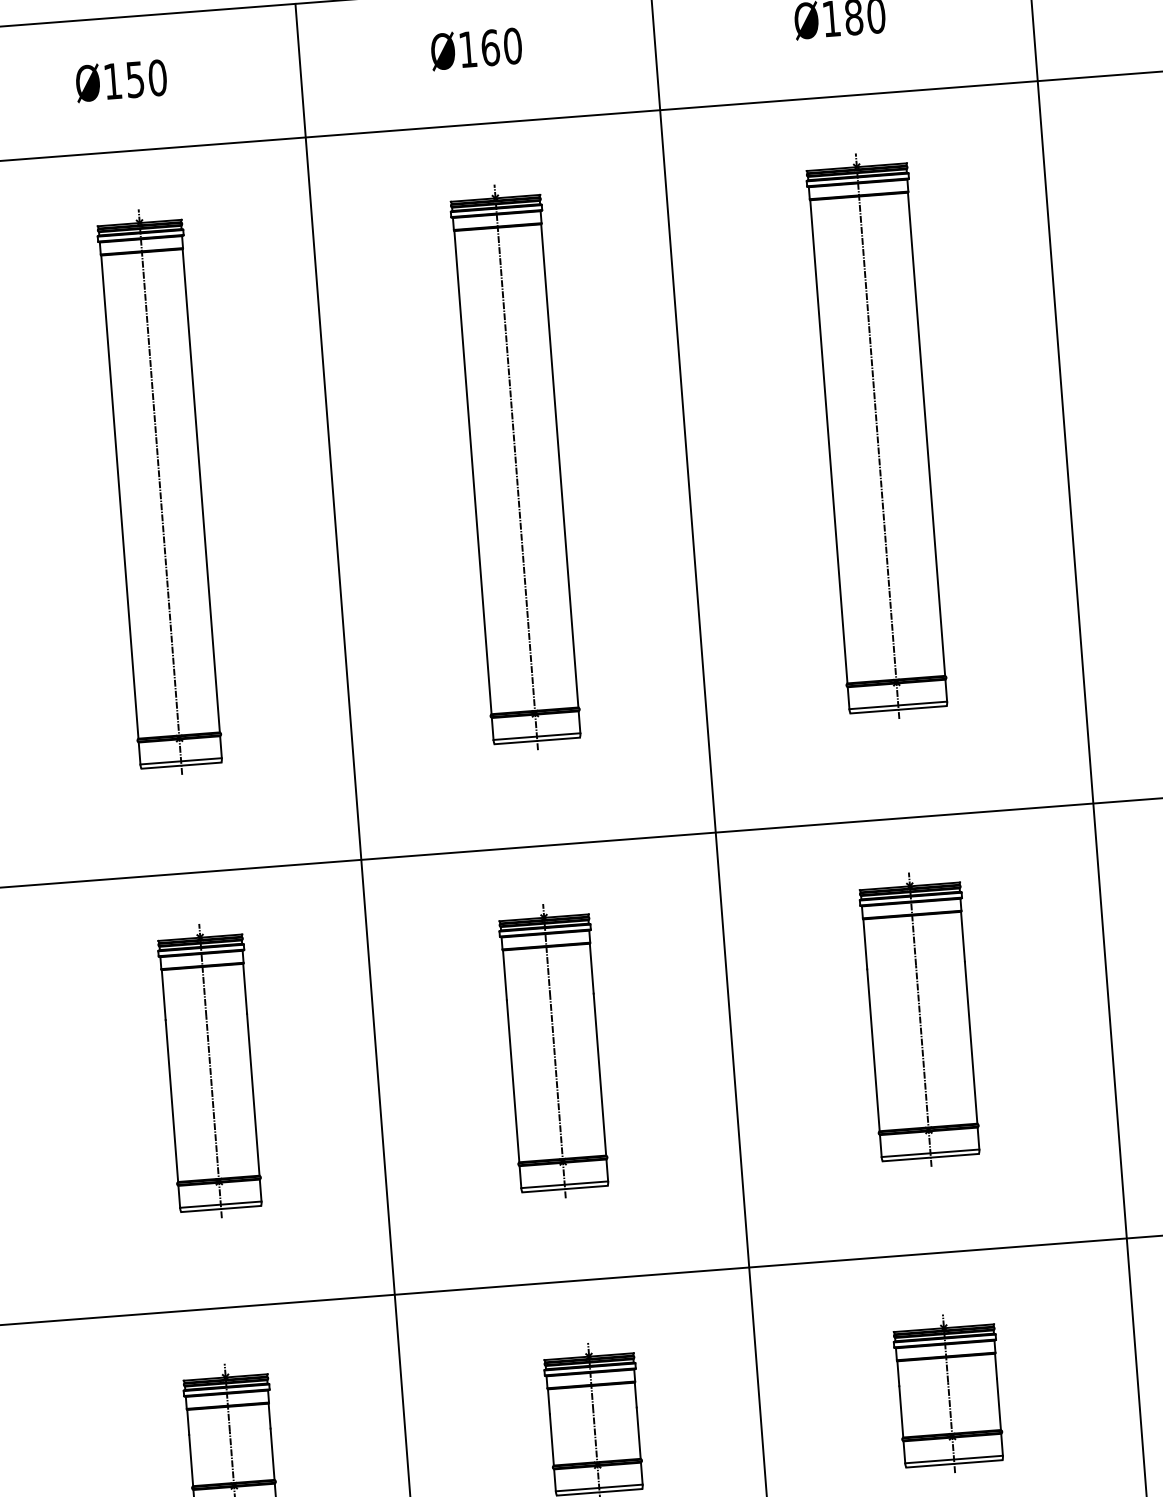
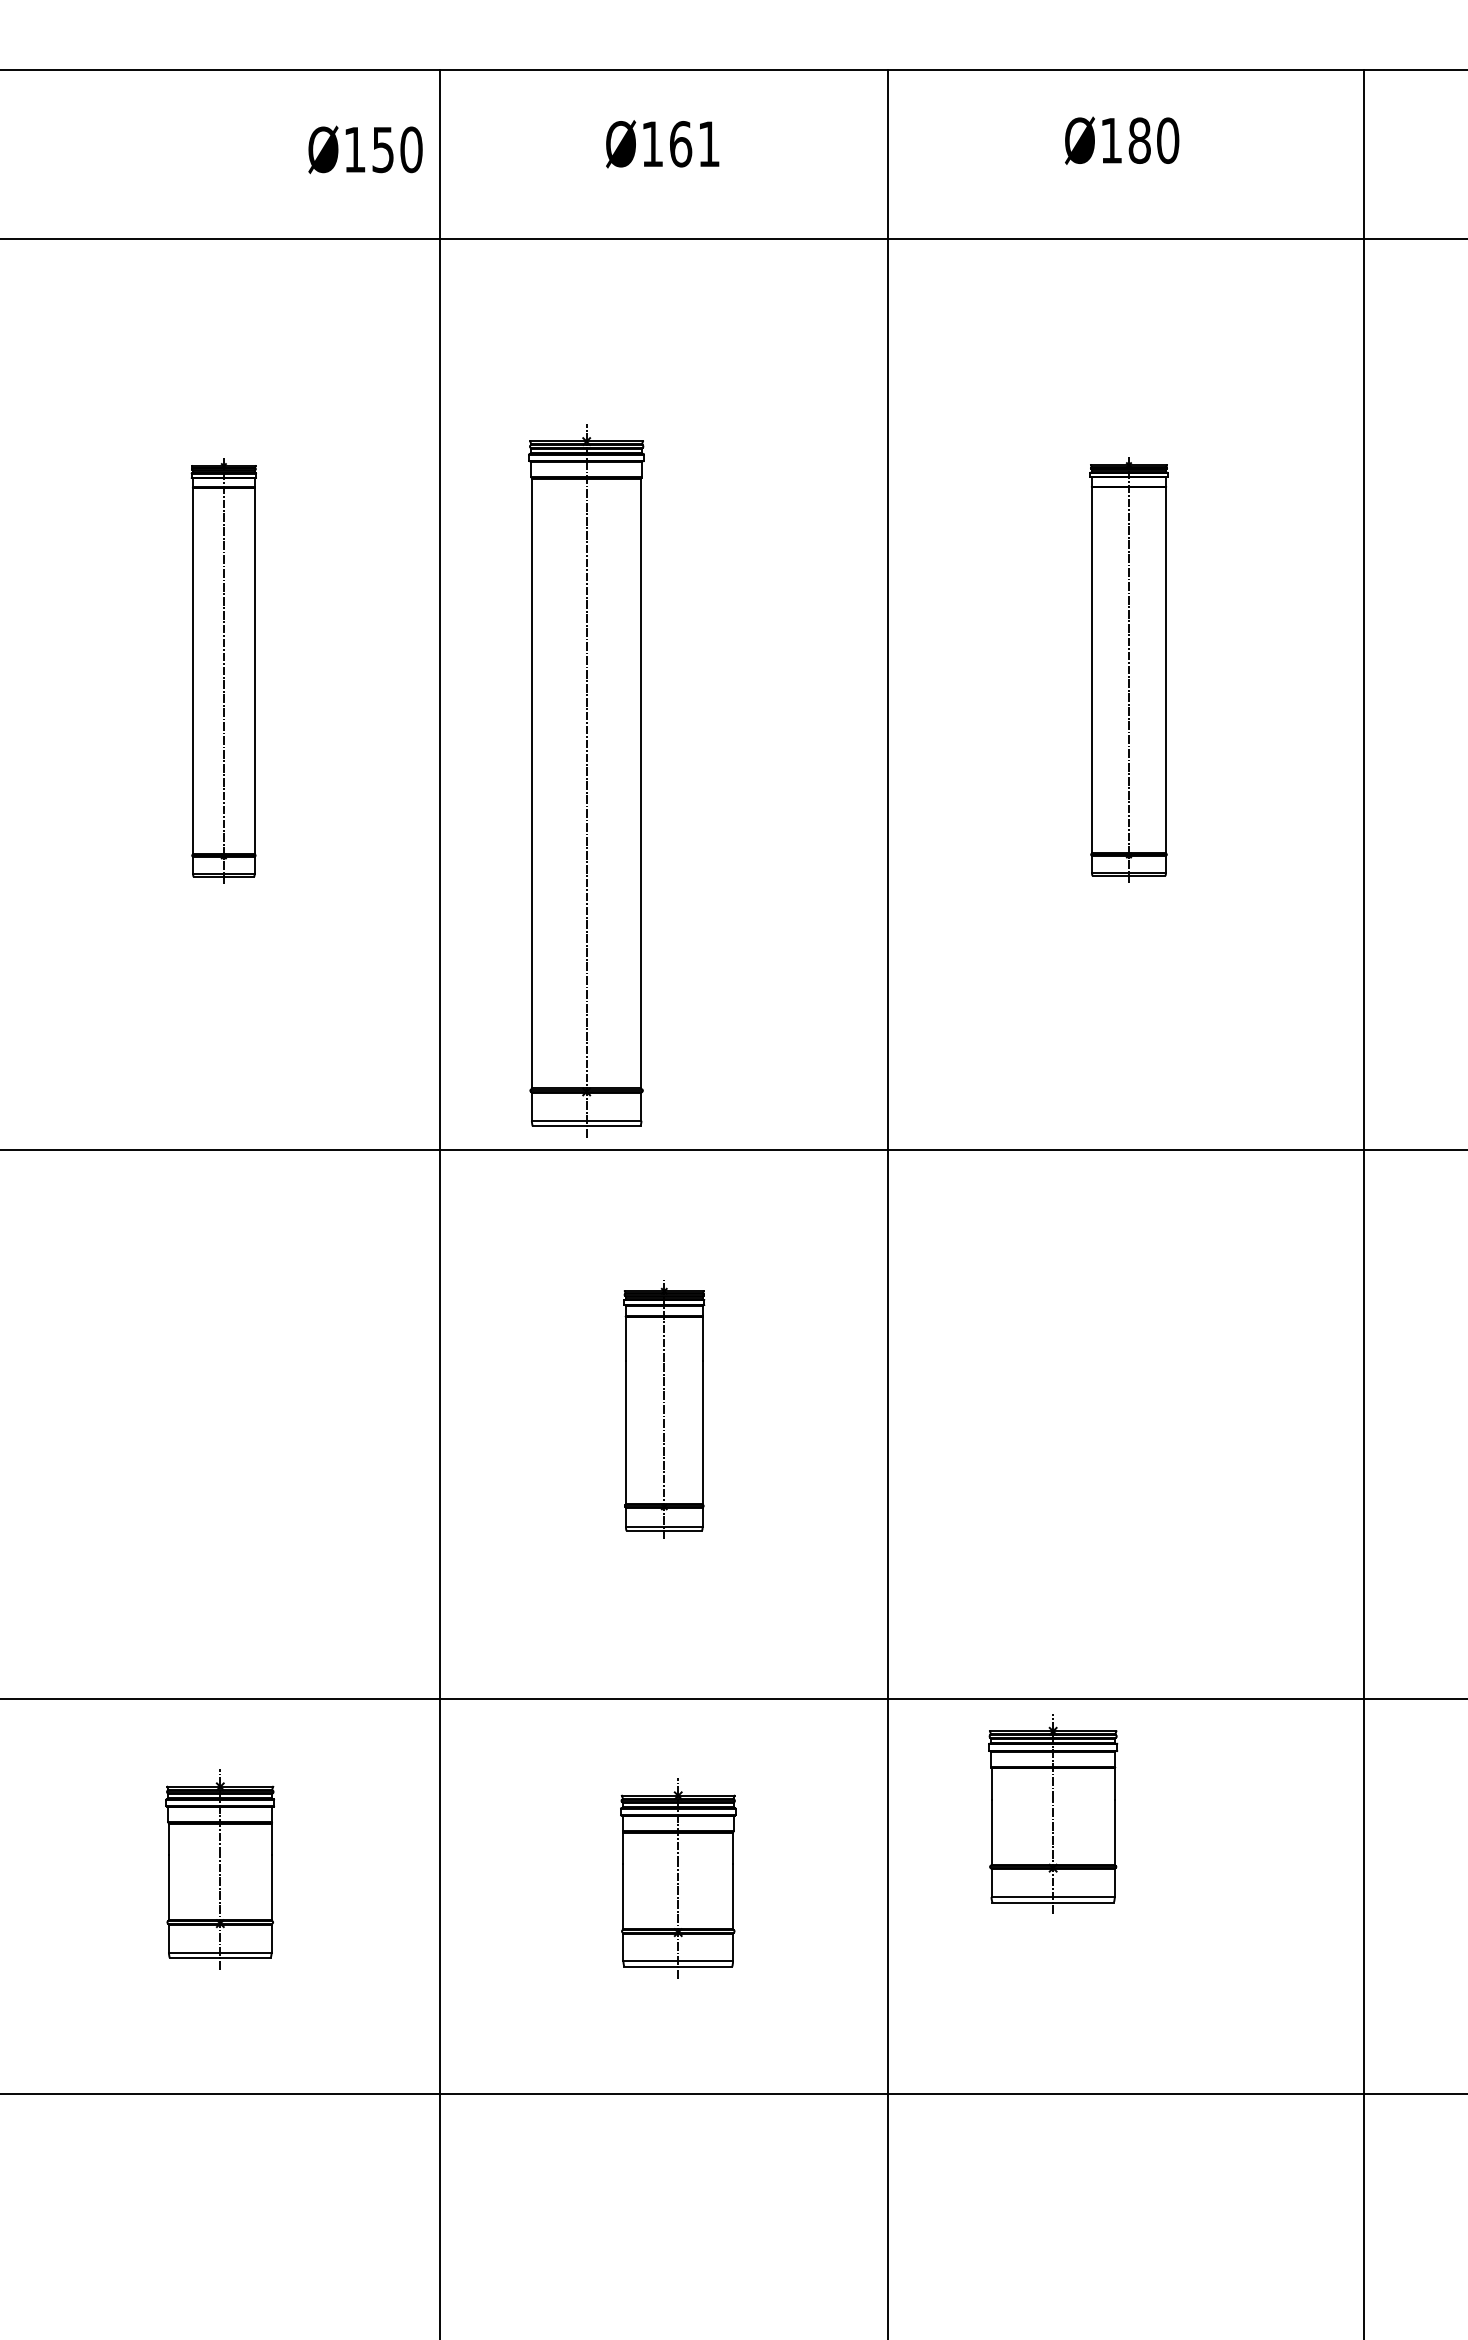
text: (513, 46) -> (709, 144), Ø160 -> Ø161
text: (121, 80) -> (365, 149), moved
part: (877, 436) -> (1128, 668), size x0.6
part: (516, 466) -> (586, 780), moved
part: (160, 491) -> (223, 669), size x0.6
part: (920, 1019) -> (1126, 1404), removed
part: (554, 1050) -> (664, 1408), size x0.7
part: (210, 1070) -> (230, 1400), removed
part: (949, 1393) -> (1053, 1813), moved

